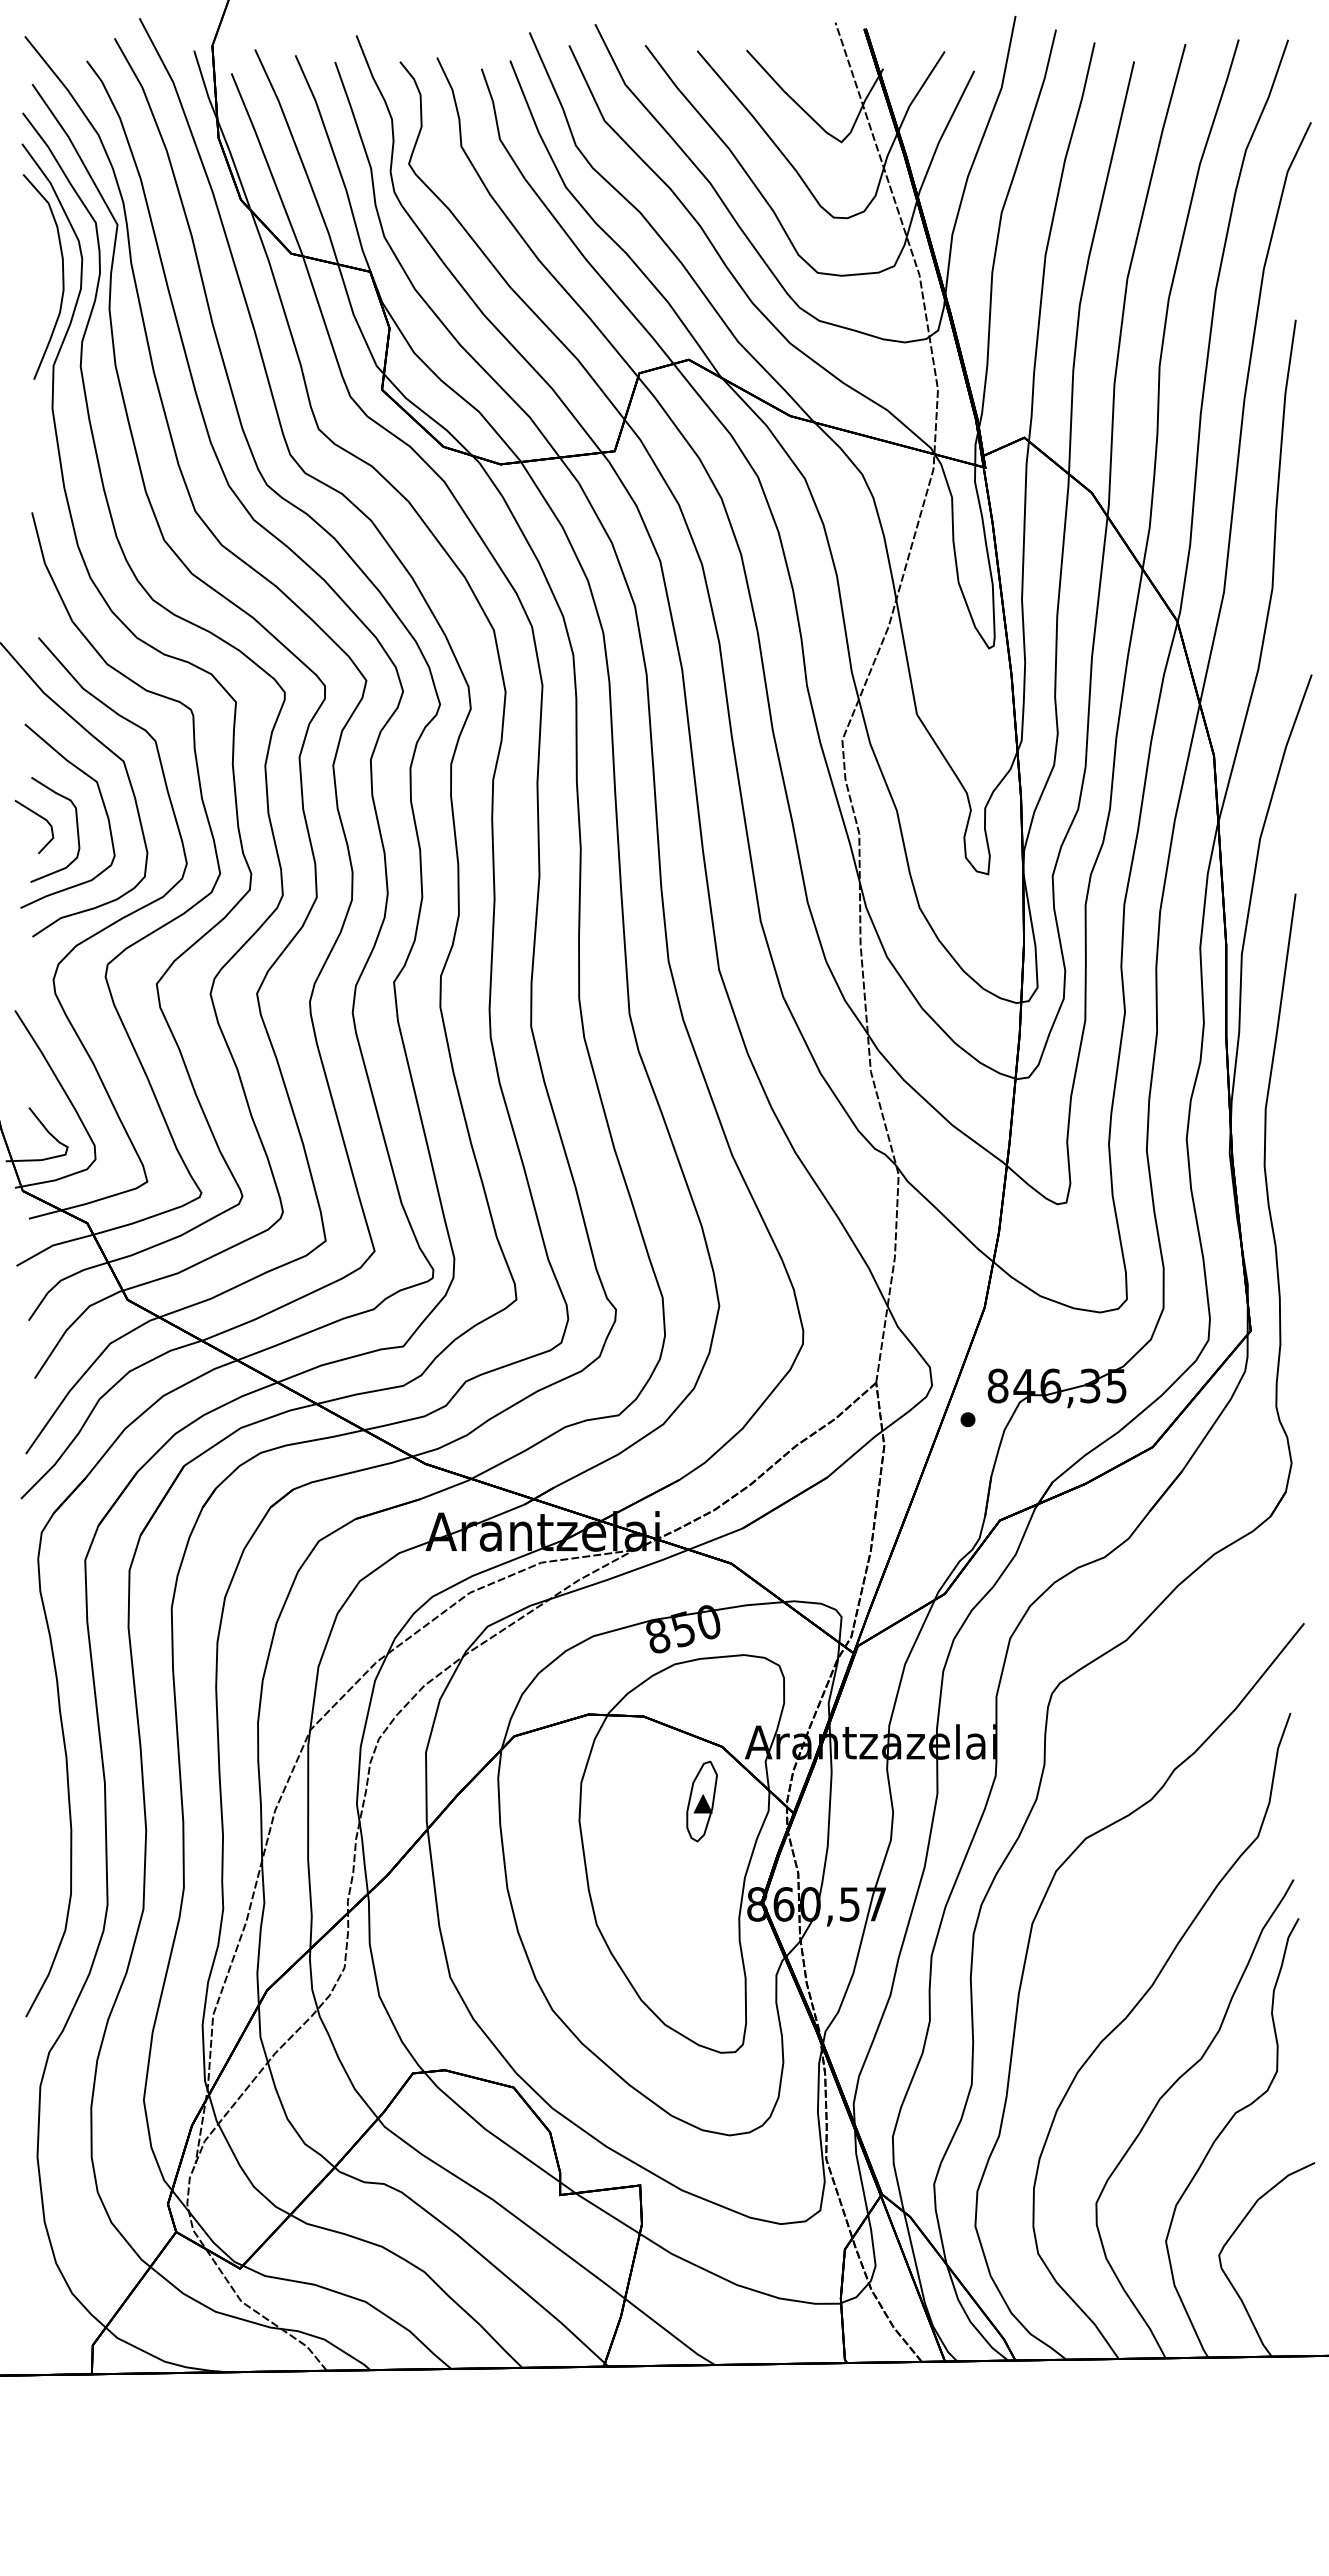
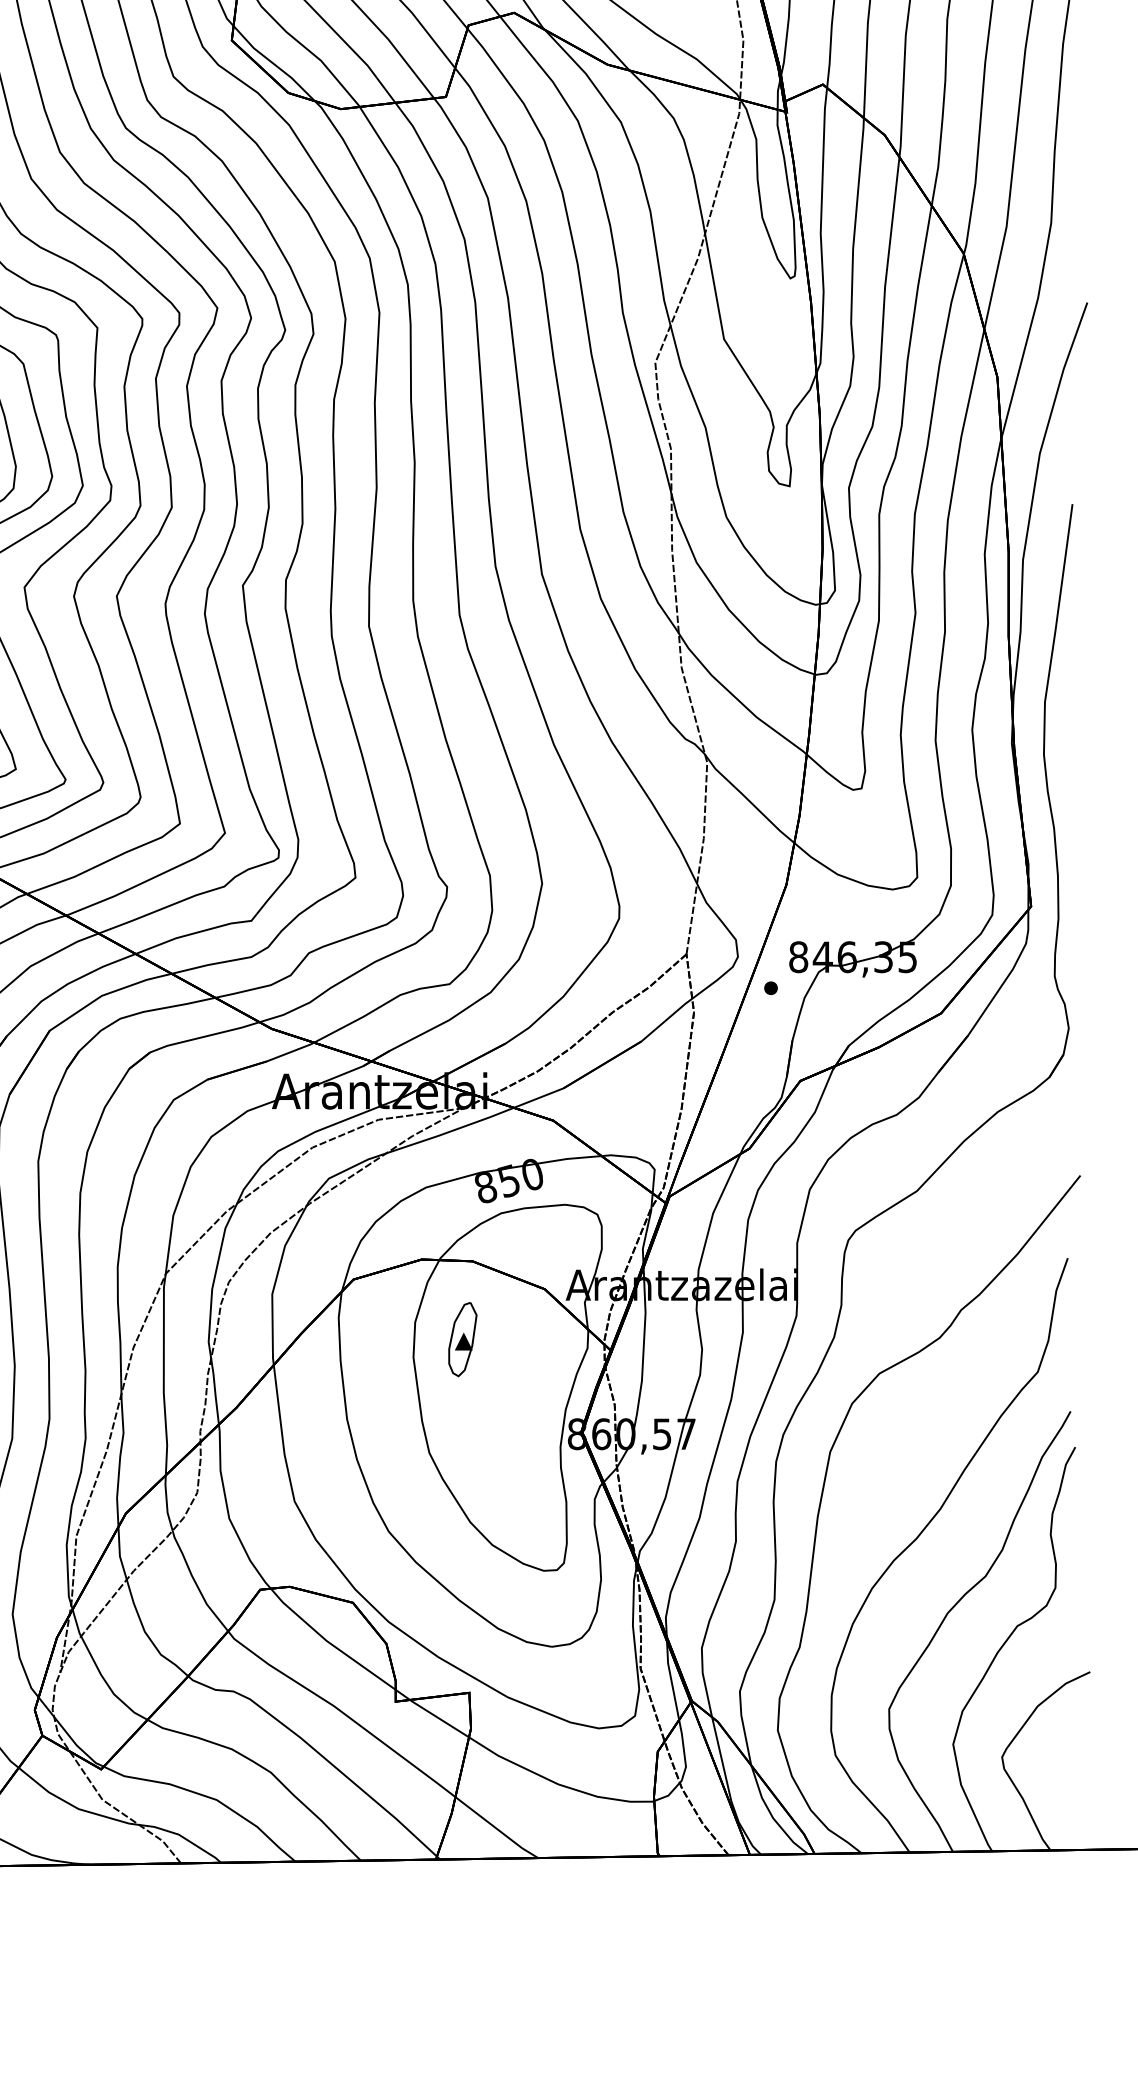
part: (701, 1801) -> (462, 1339), moved

